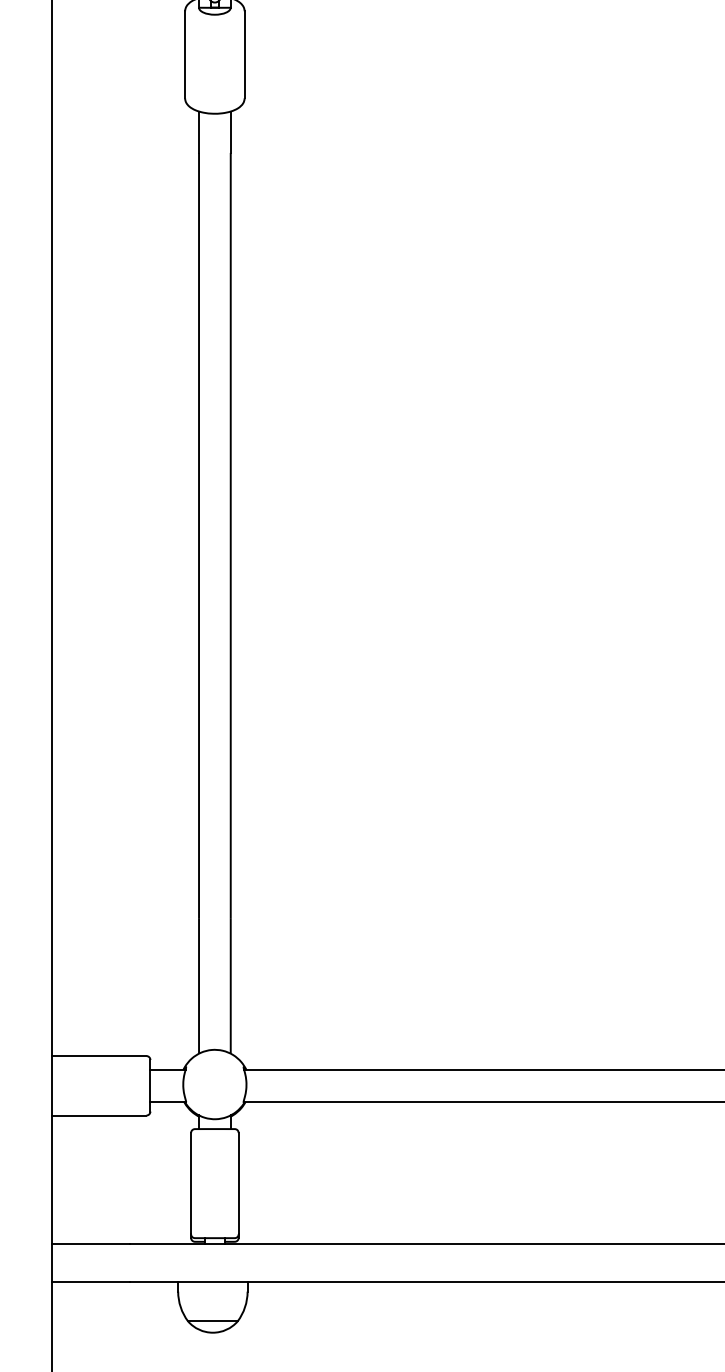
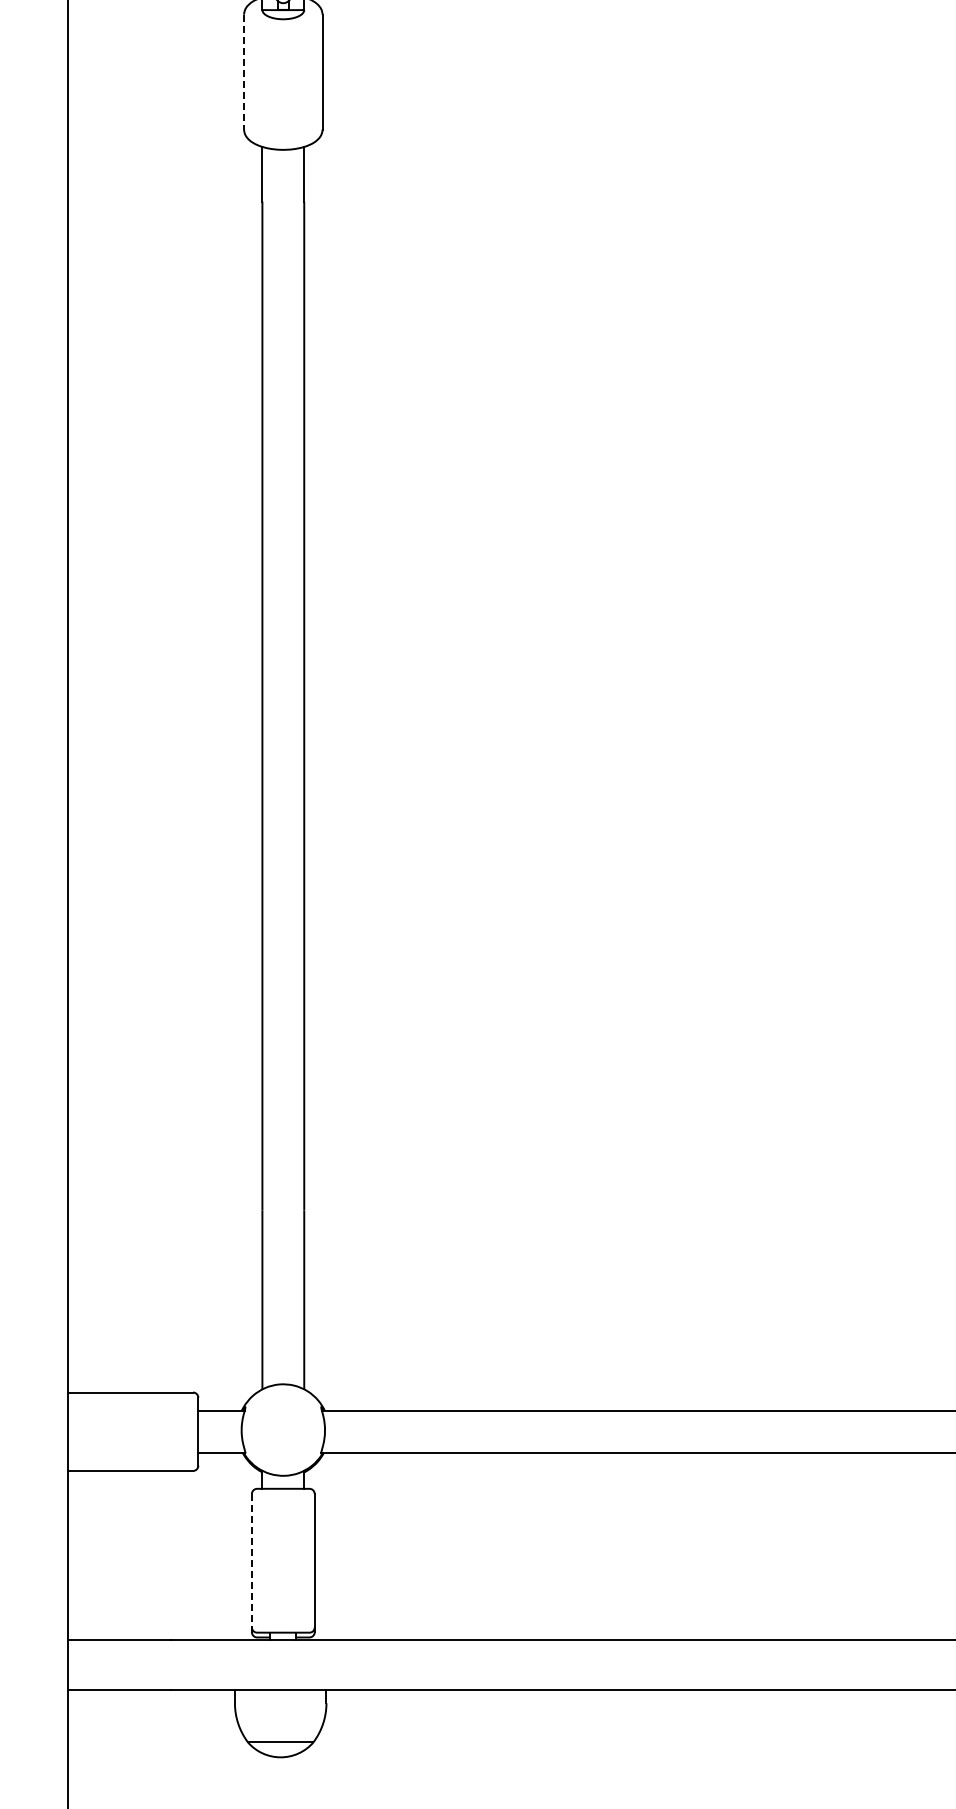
line: (185, 55) -> (244, 72), solid -> dashed
line: (190, 1183) -> (251, 1560), solid -> dashed

